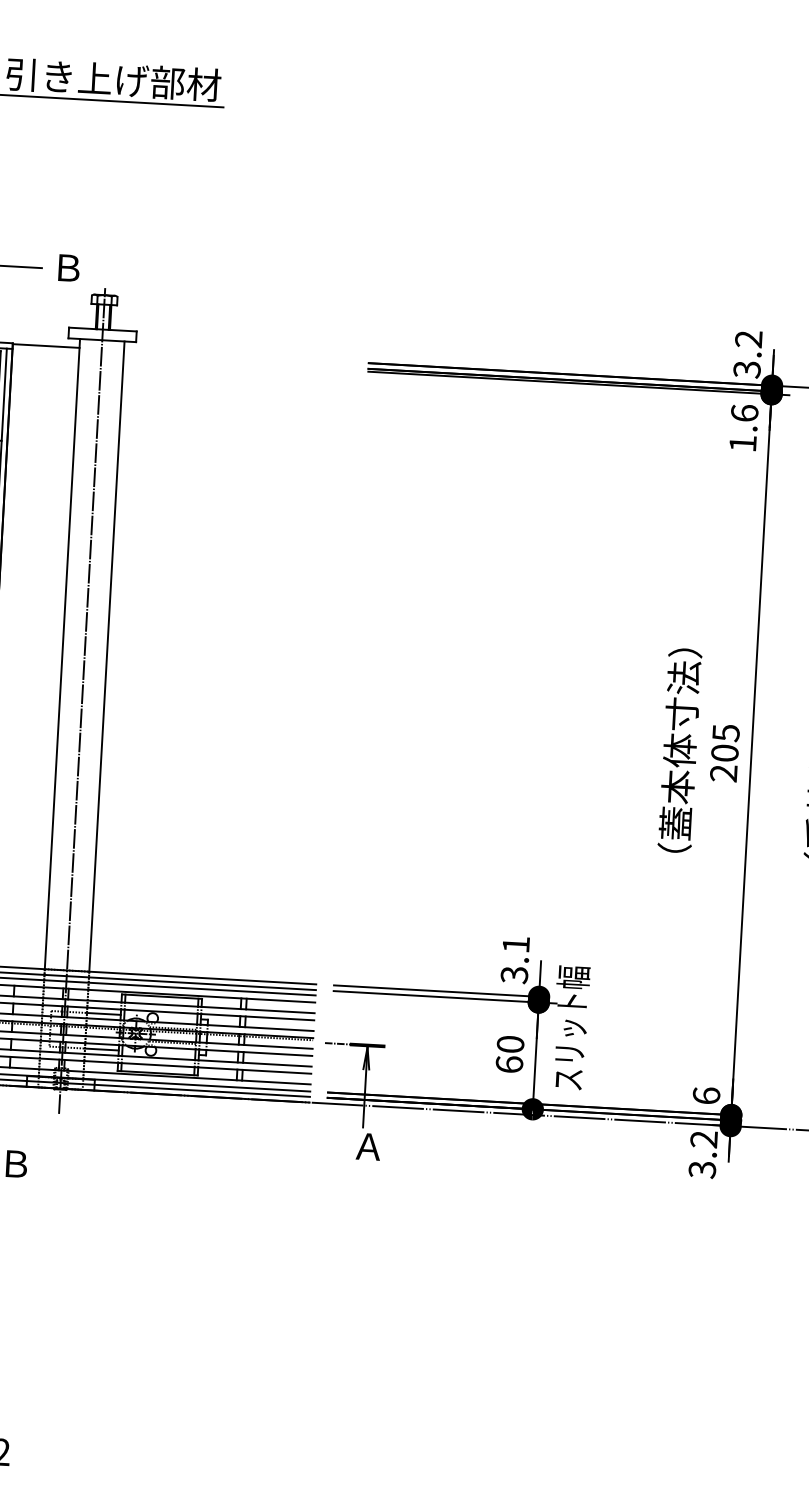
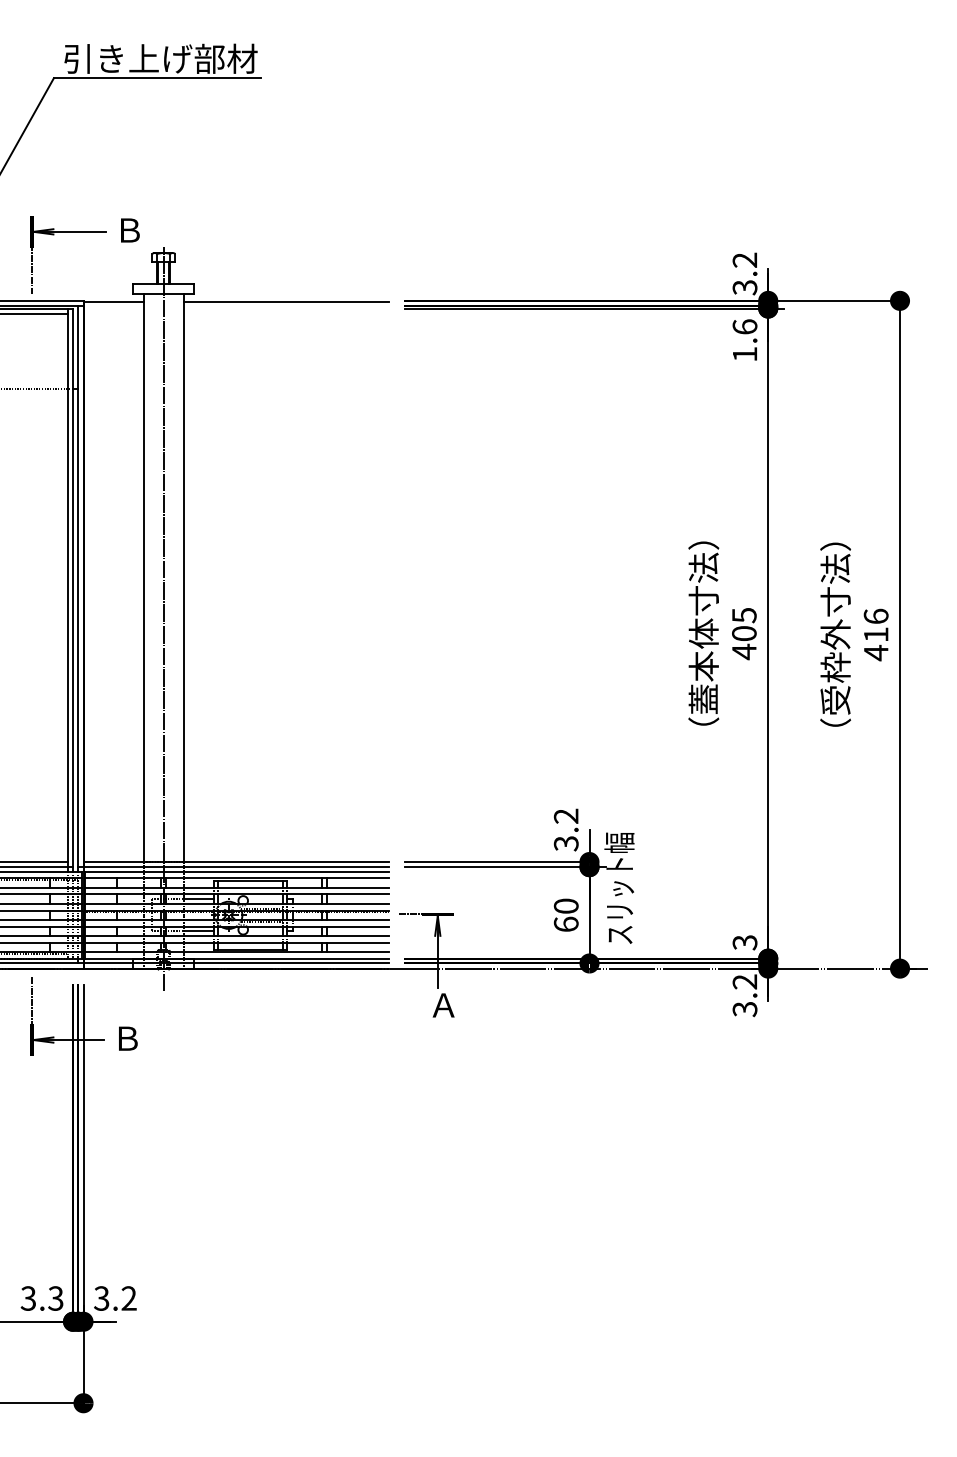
line: (236, 356) -> (285, 301), added
text: (724, 773) -> (744, 651), 205 -> 405
text: (515, 943) -> (565, 815), 3.1 -> 3.2
text: (705, 1095) -> (744, 942), 6 -> 3

